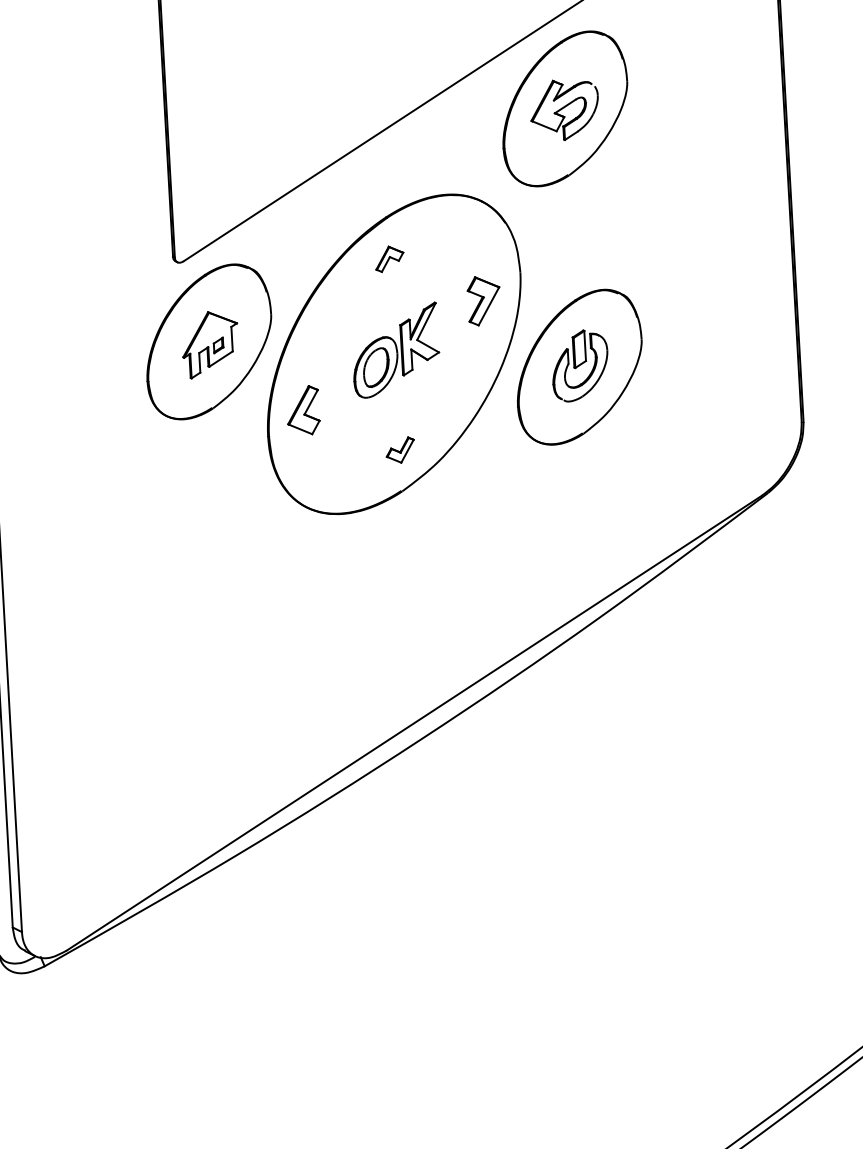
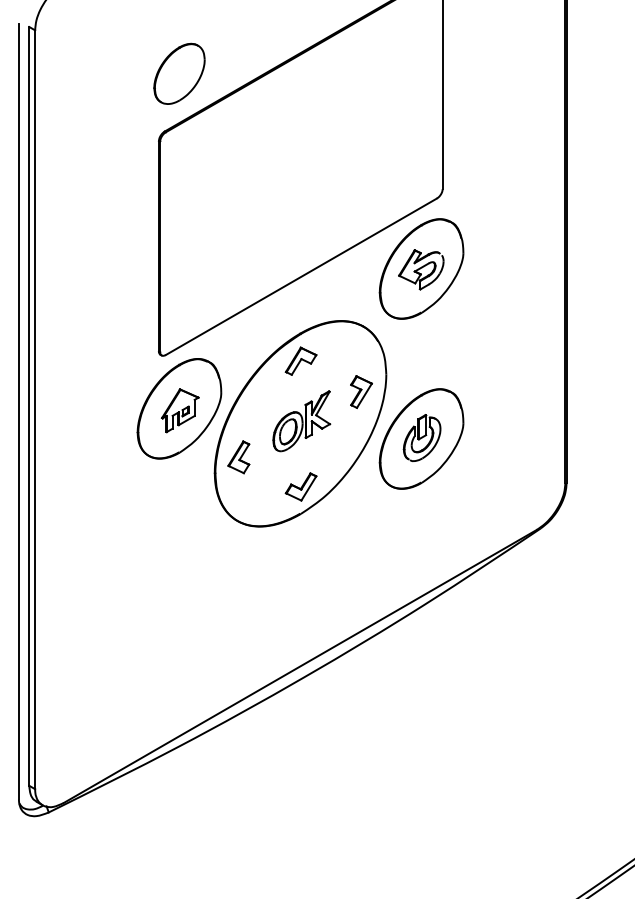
part: (388, 258) -> (300, 360), size x1.67
part: (399, 449) -> (300, 486), size x1.67

